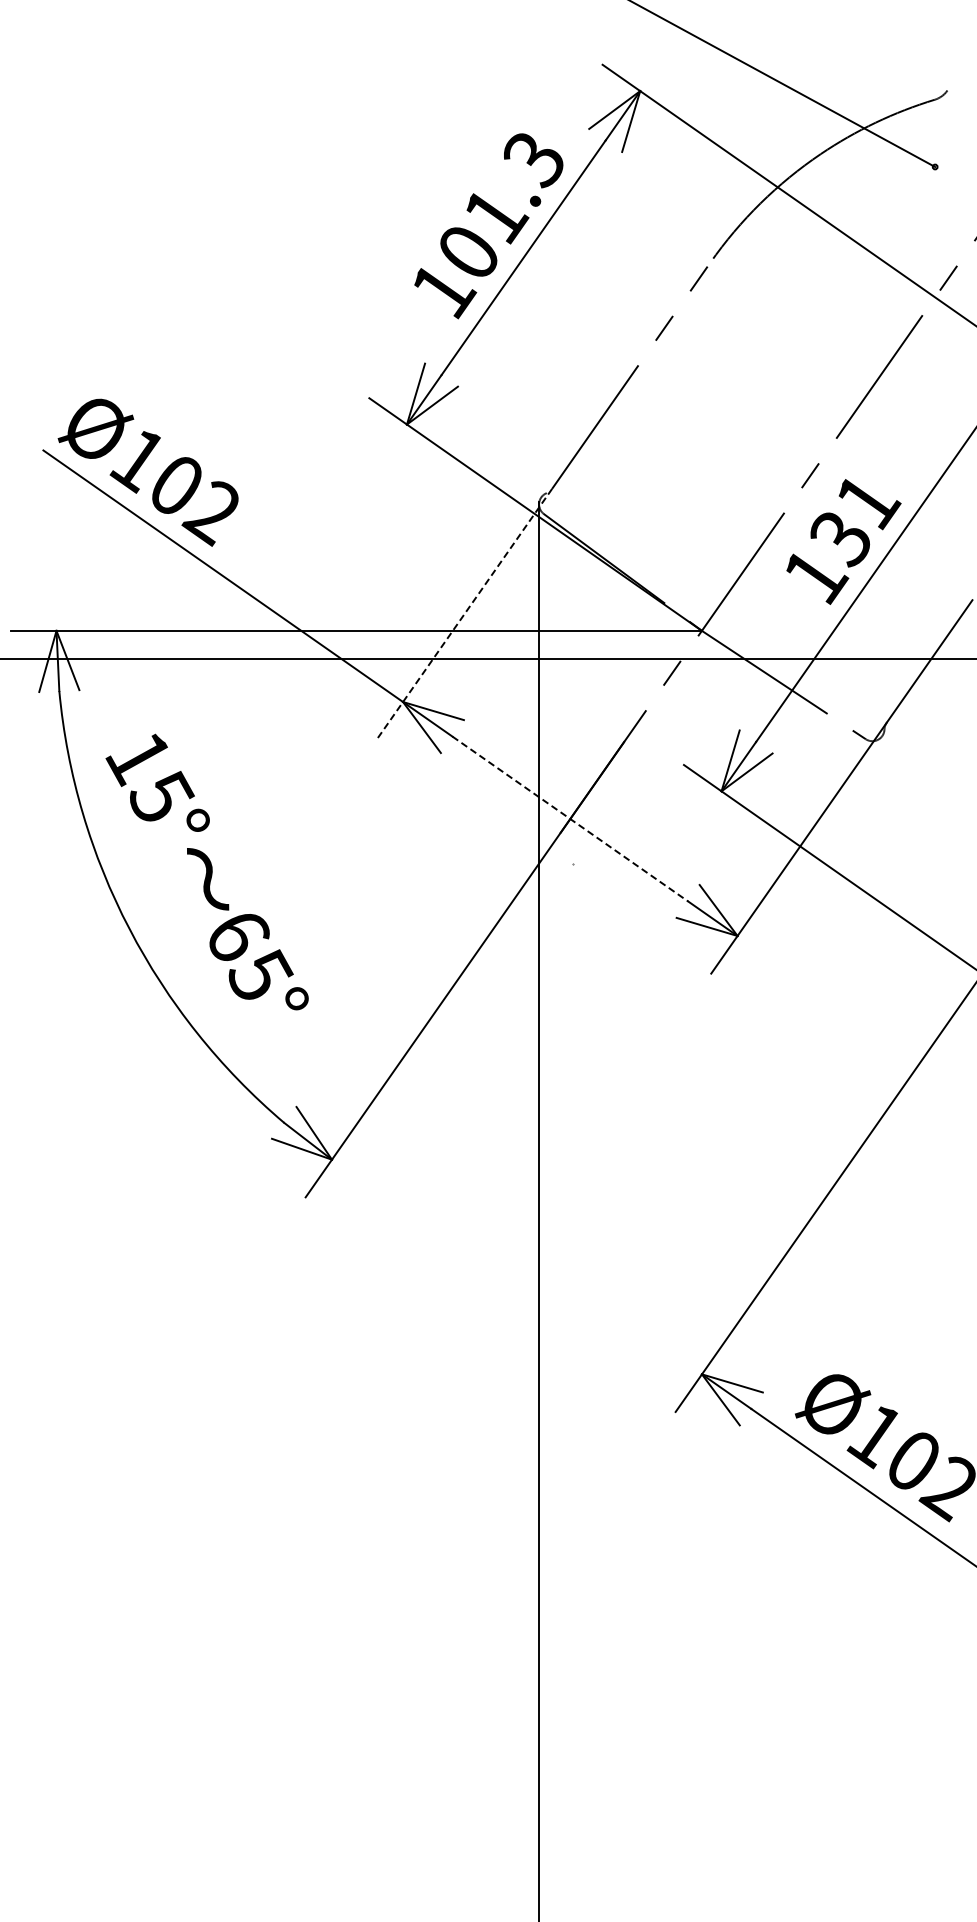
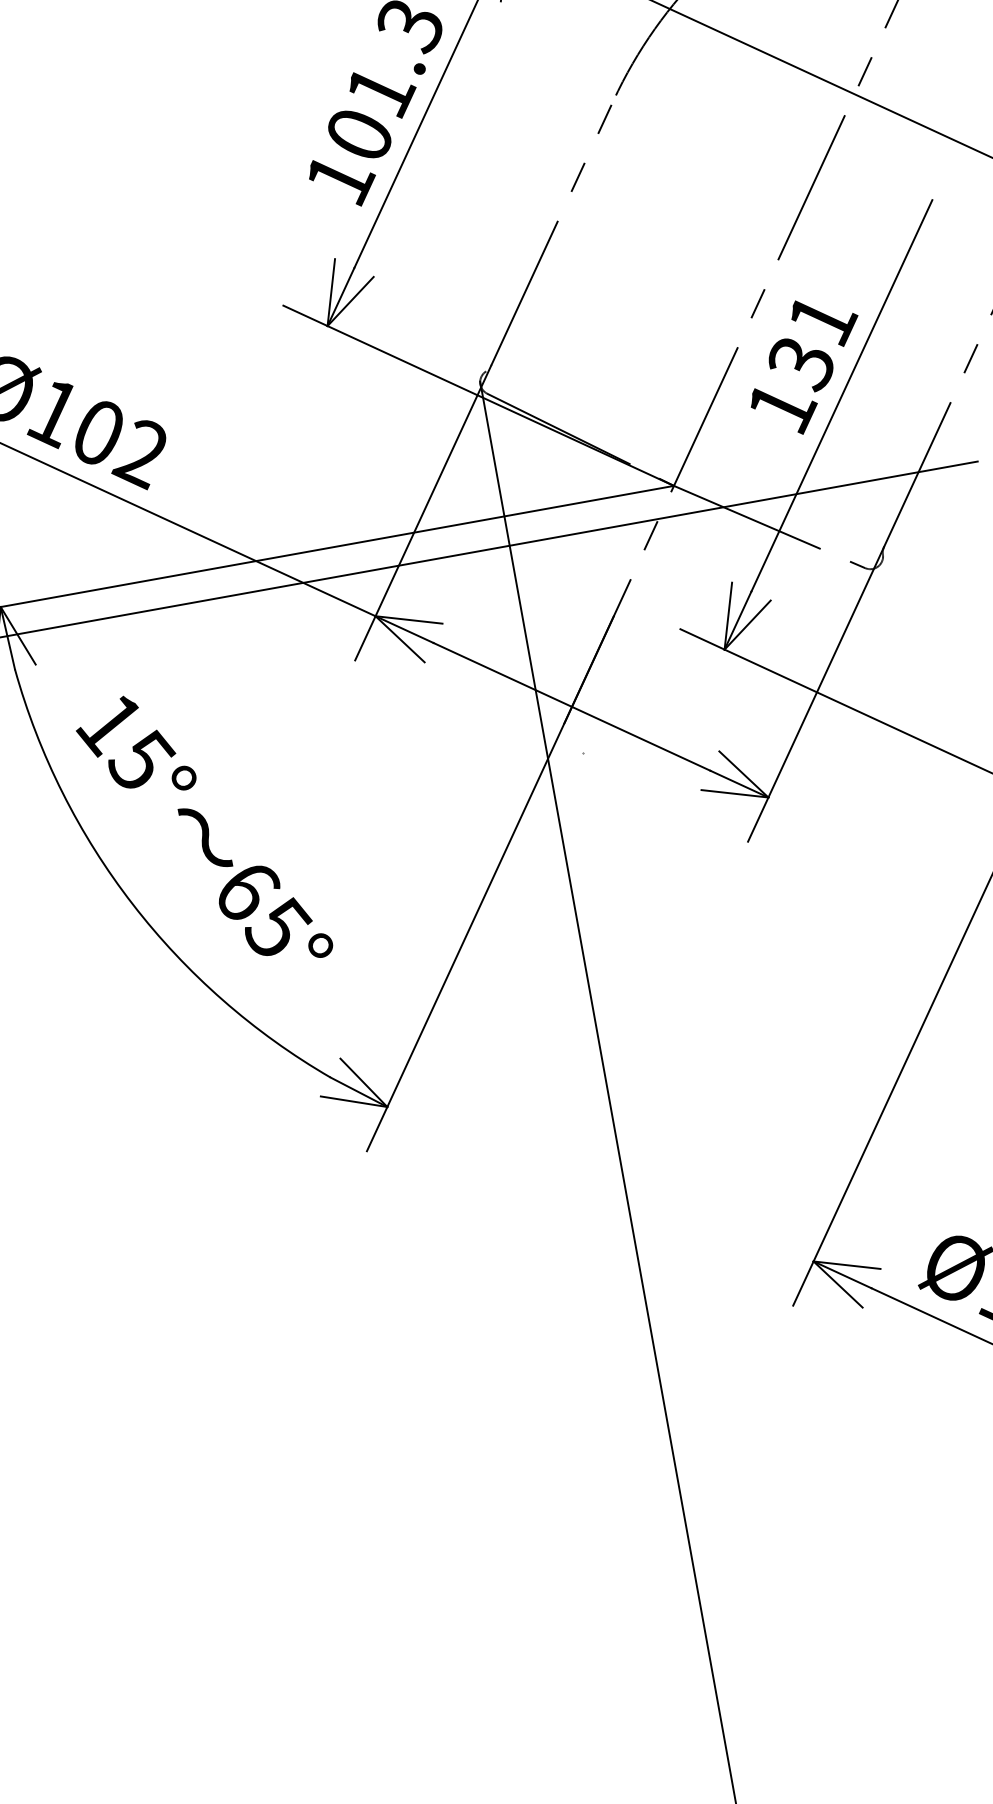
line: (464, 614) -> (423, 513), dashed -> solid
line: (570, 819) -> (572, 707), dashed -> solid

